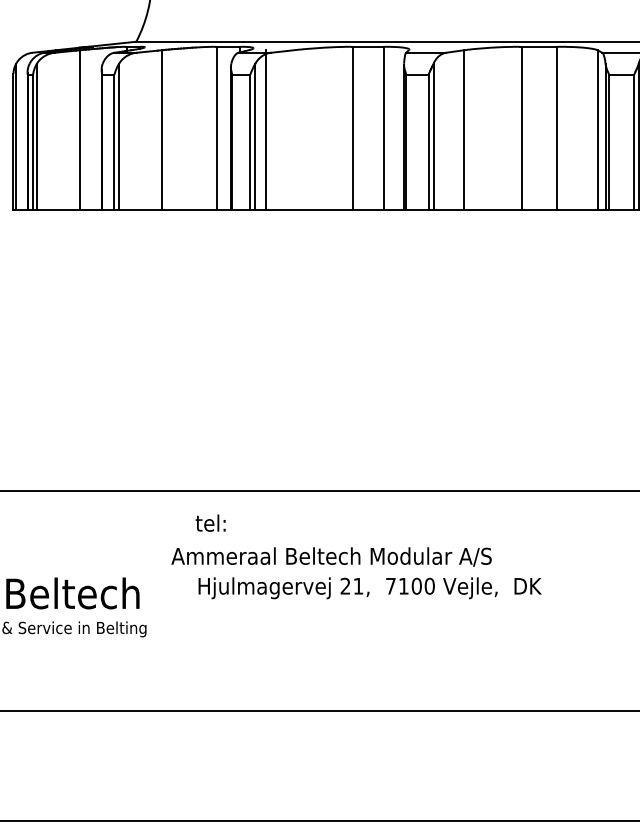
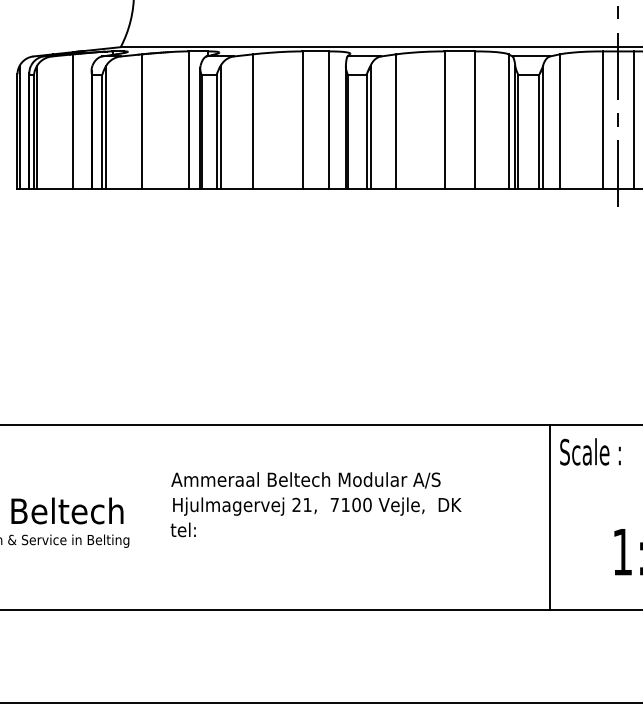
line: (266, 130) -> (253, 121), moved
text: (209, 522) -> (182, 529), moved
text: (331, 557) -> (305, 480), moved

